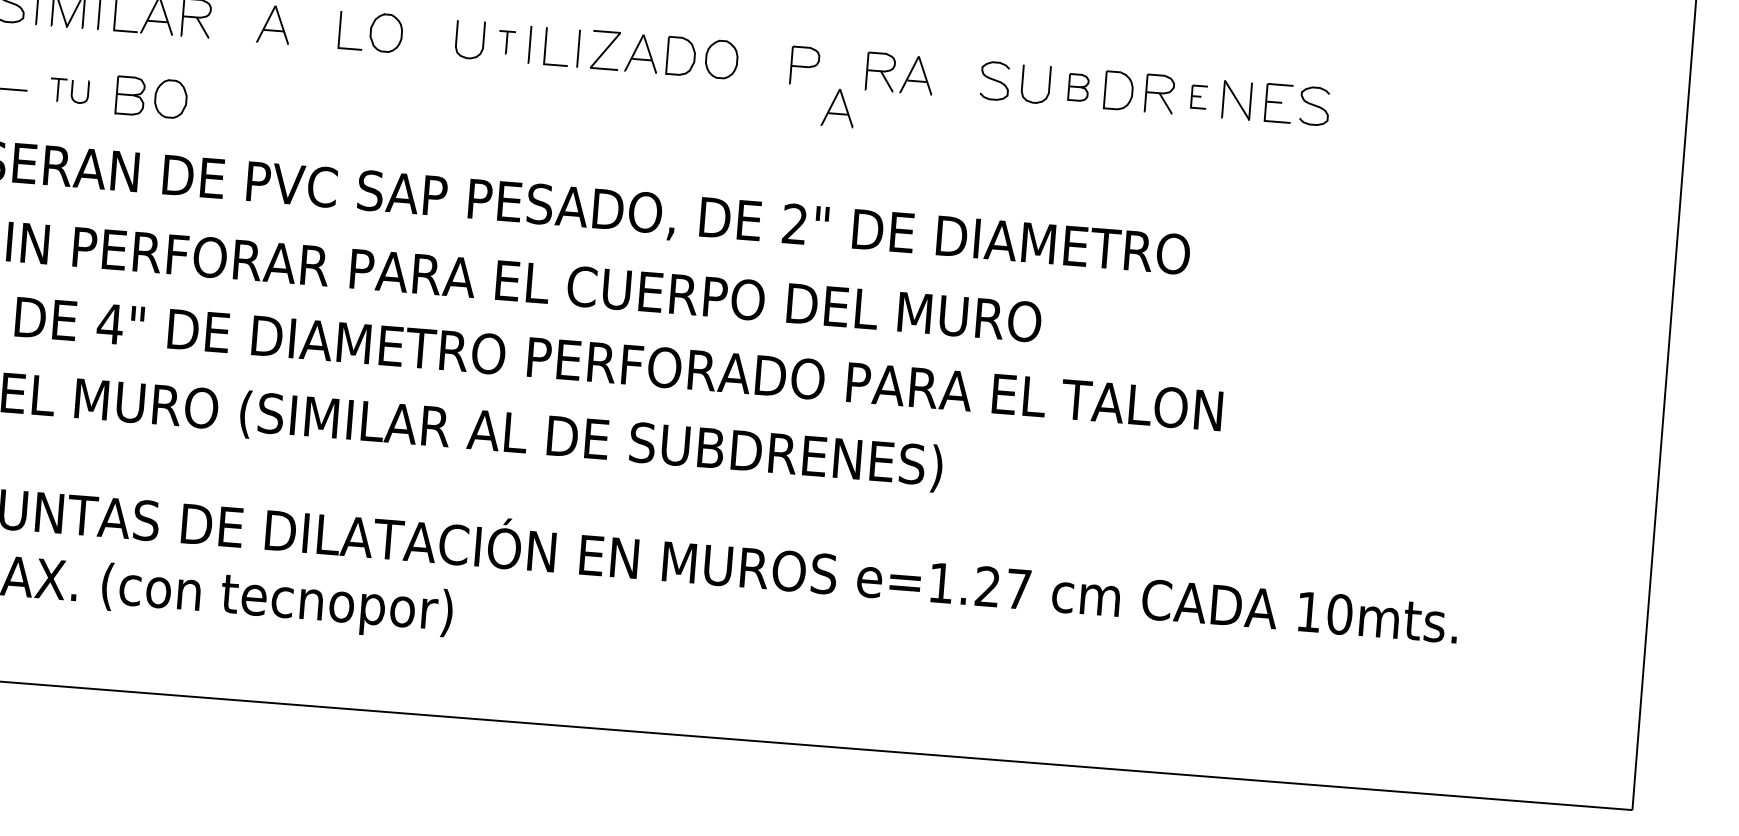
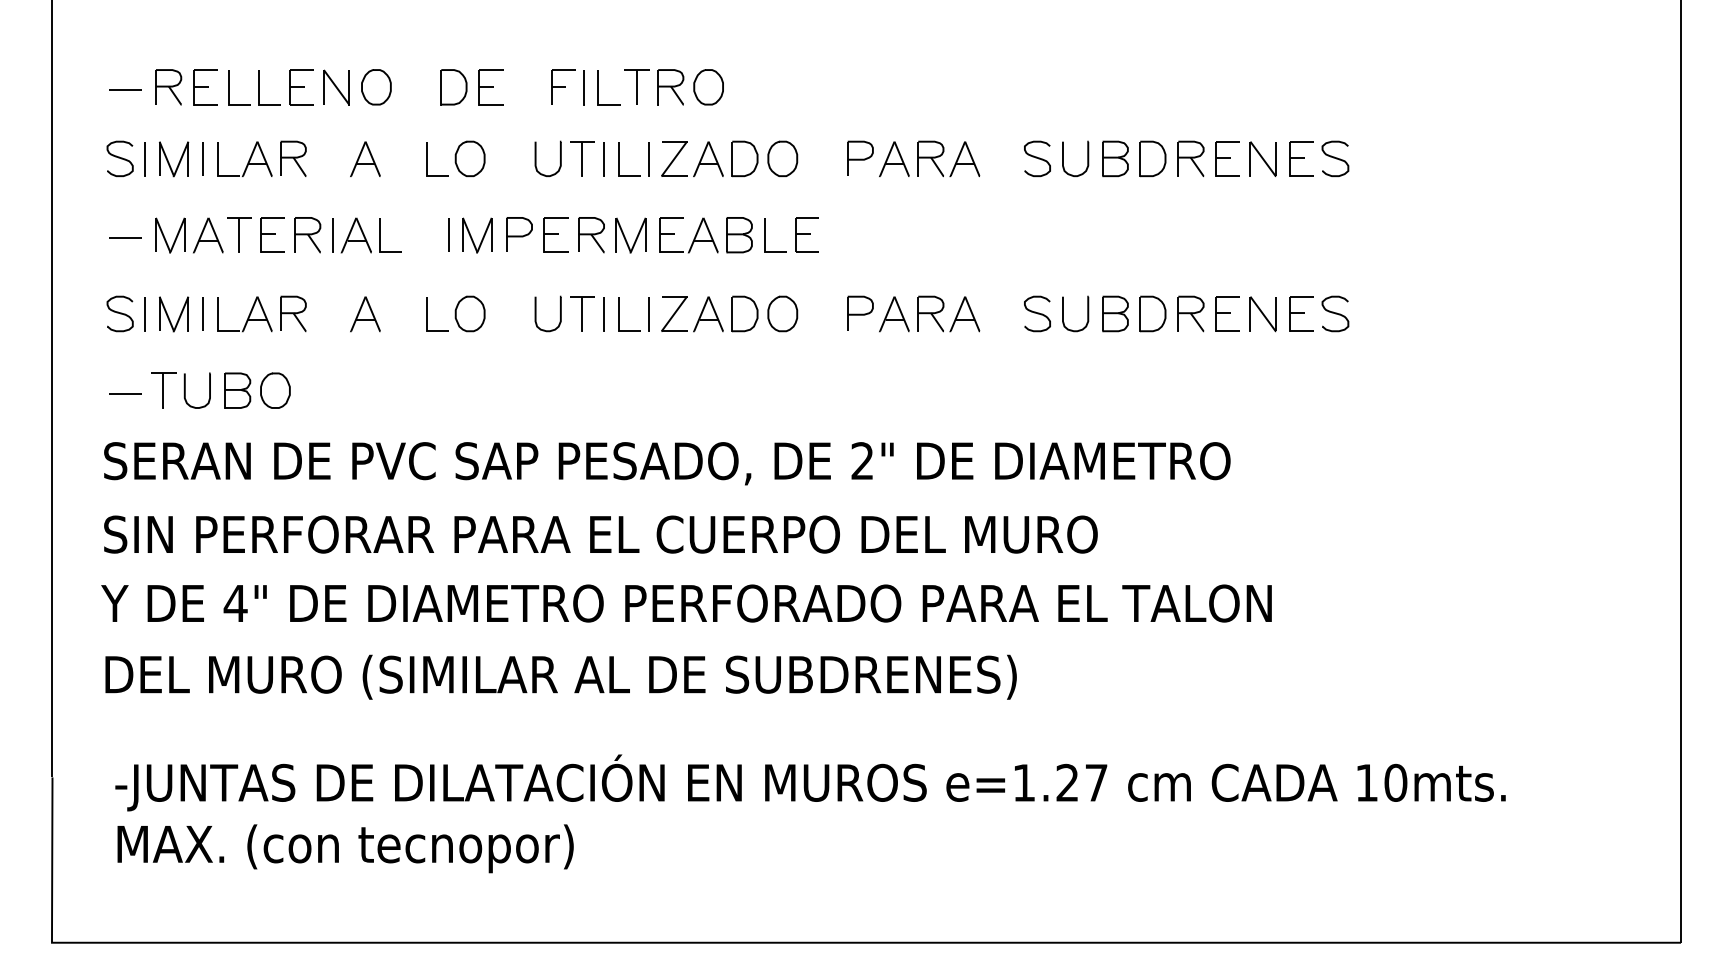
part: (506, 42) -> (582, 313), size x1.67
part: (1078, 87) -> (1115, 313), size x1.43
part: (69, 90) -> (180, 390), size x1.67
part: (1198, 96) -> (1227, 313), size x1.67
part: (838, 108) -> (894, 314), moved

